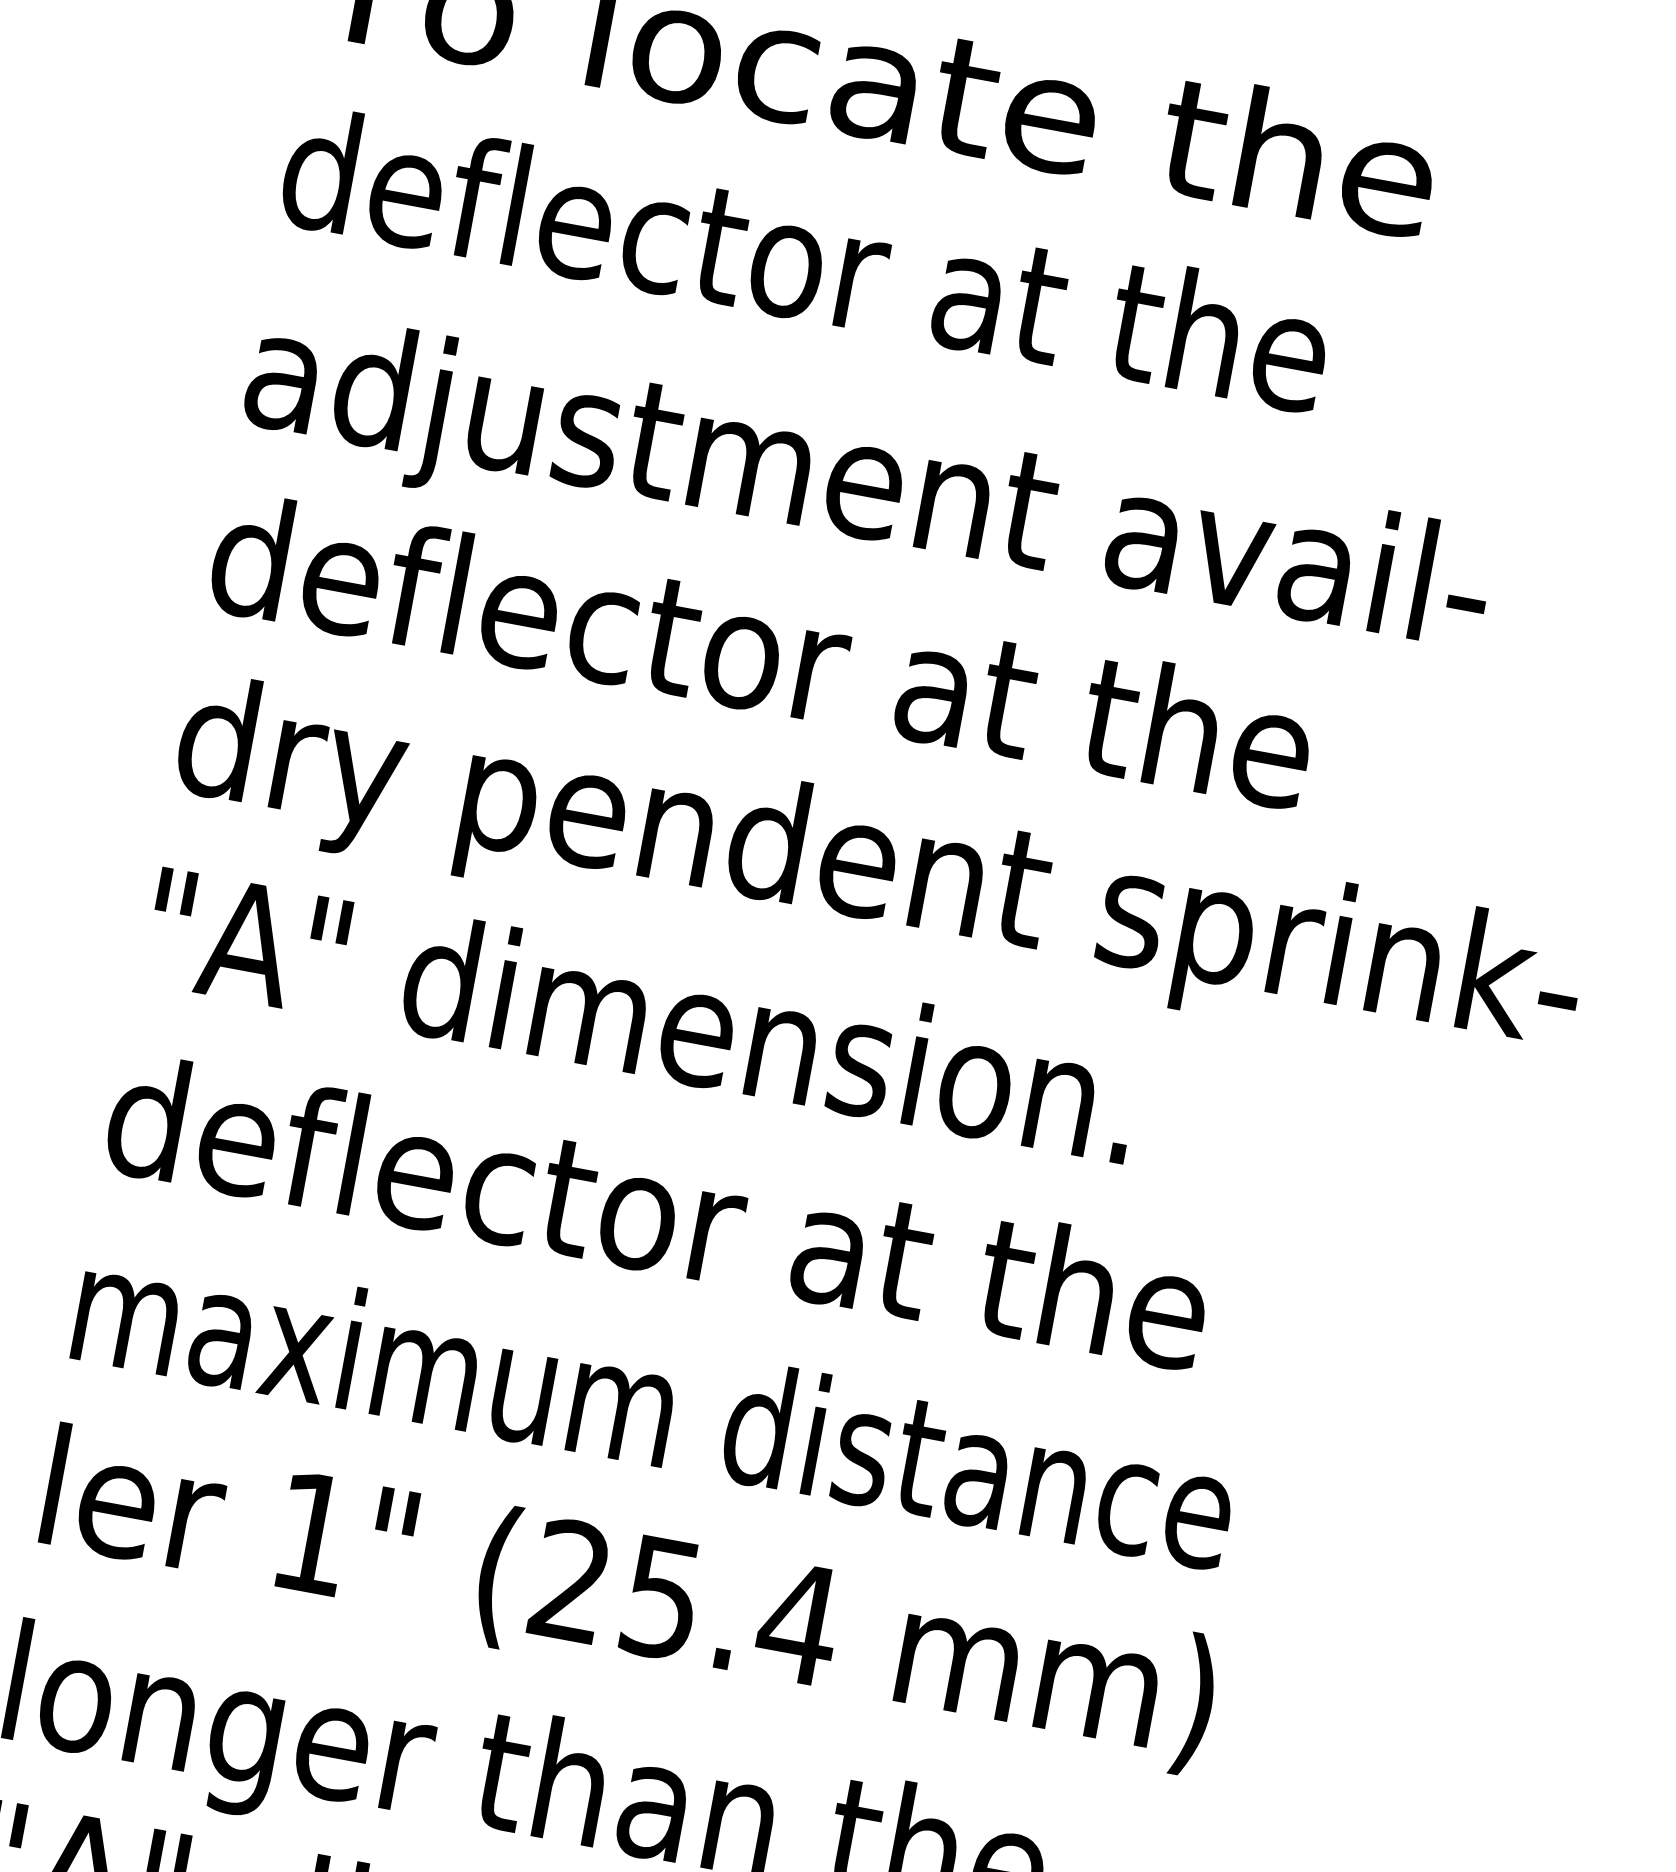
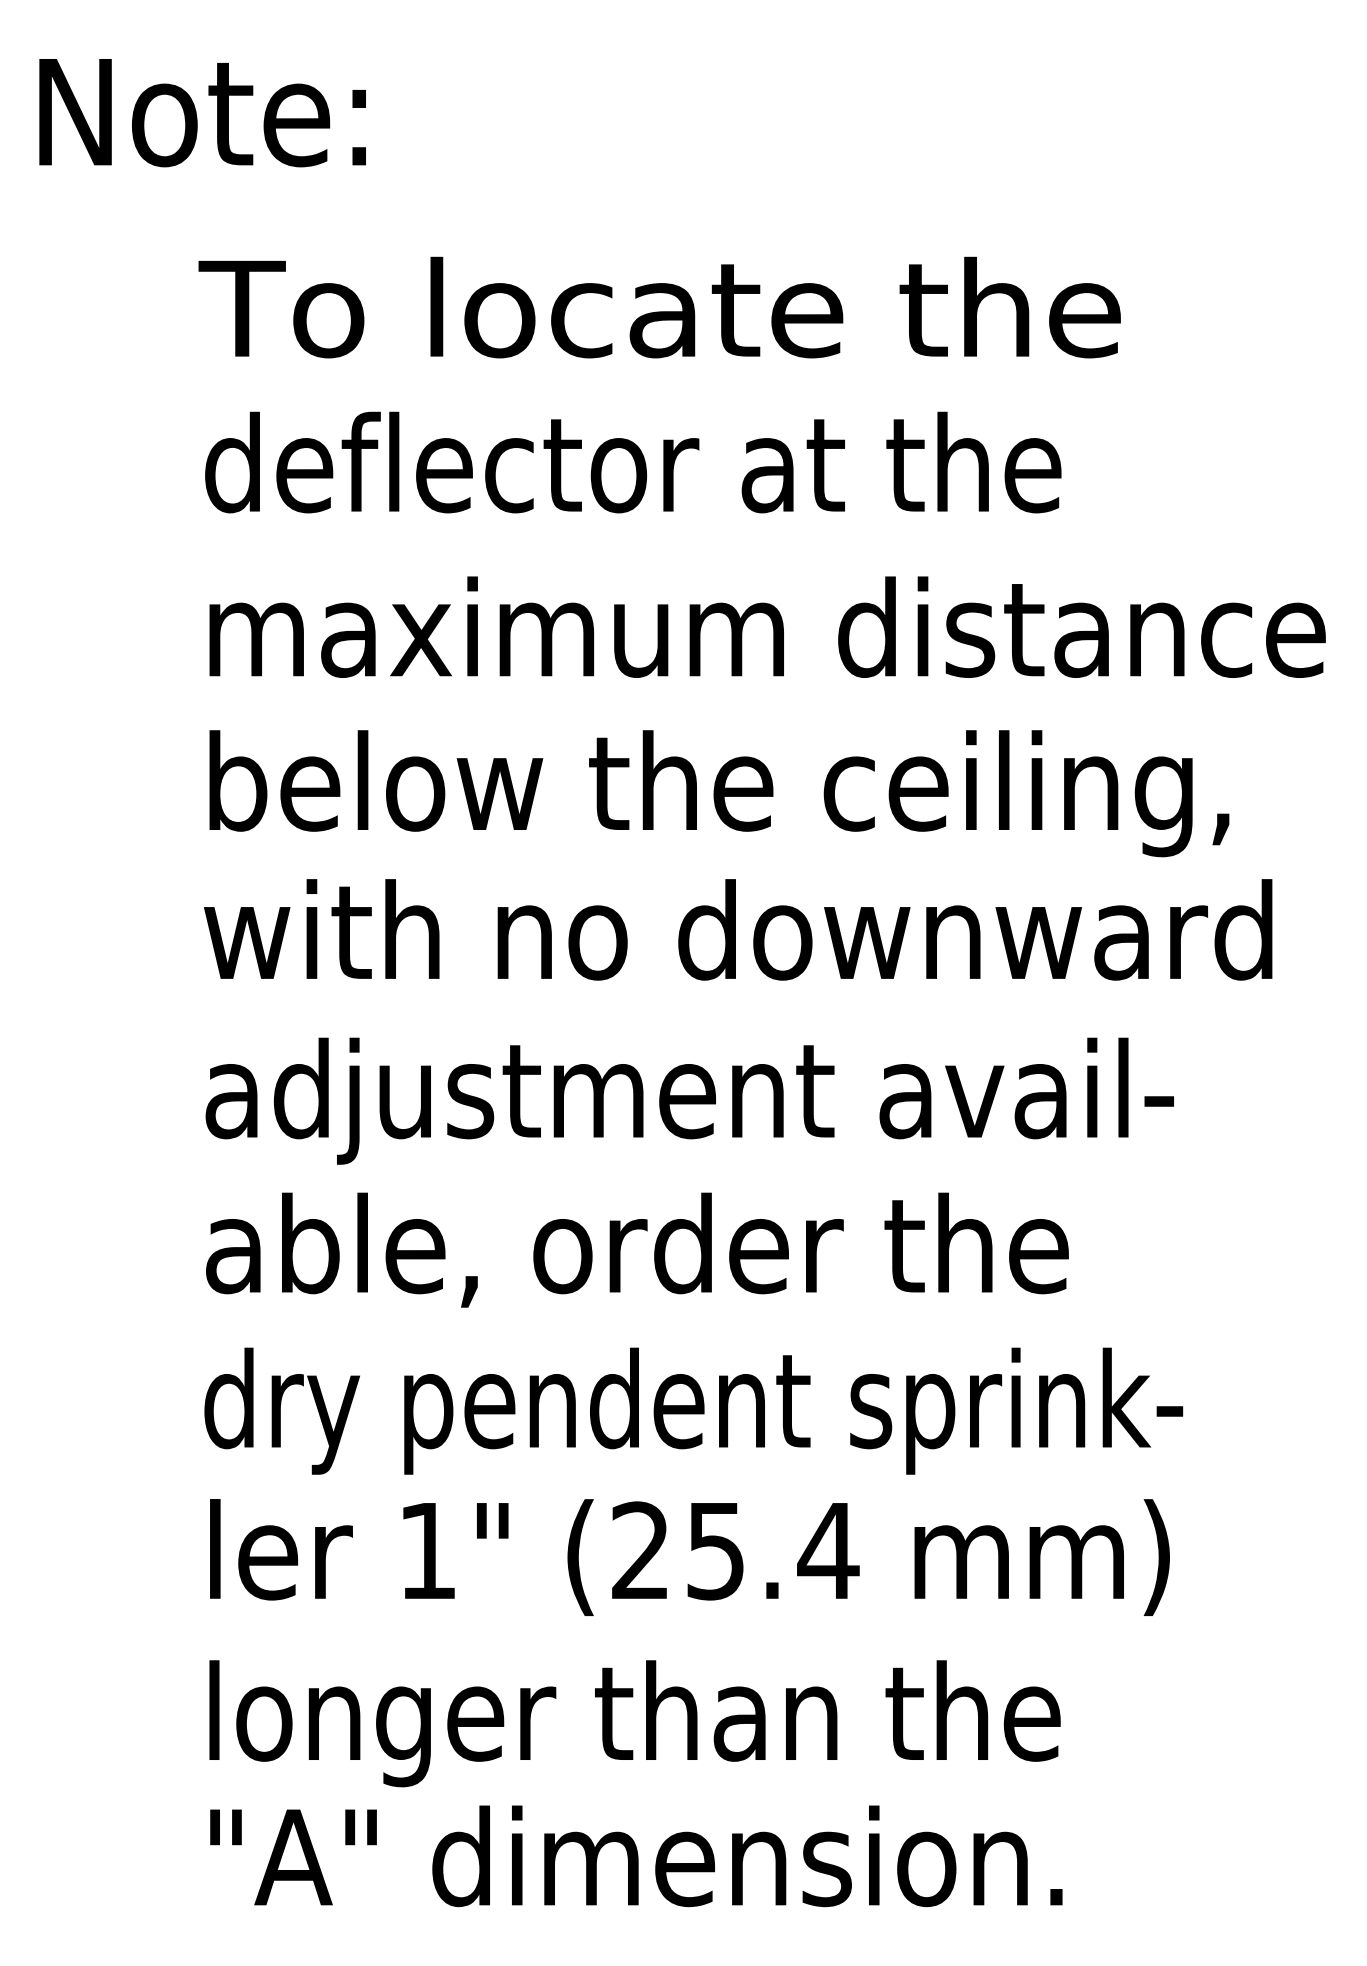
text: (927, 503) -> (765, 639), adjustment avail- -> maximum distance
text: (834, 679) -> (717, 793), deflector at the -> below the ceiling,
text: (877, 874) -> (780, 942), dry pendent sprink- -> with no downward
text: (731, 1045) -> (689, 1100), "A" dimension. -> adjustment avail-
text: (656, 1218) -> (655, 1249), deflector at the -> able, order the
text: (666, 1422) -> (693, 1410), maximum distance -> dry pendent sprink-

